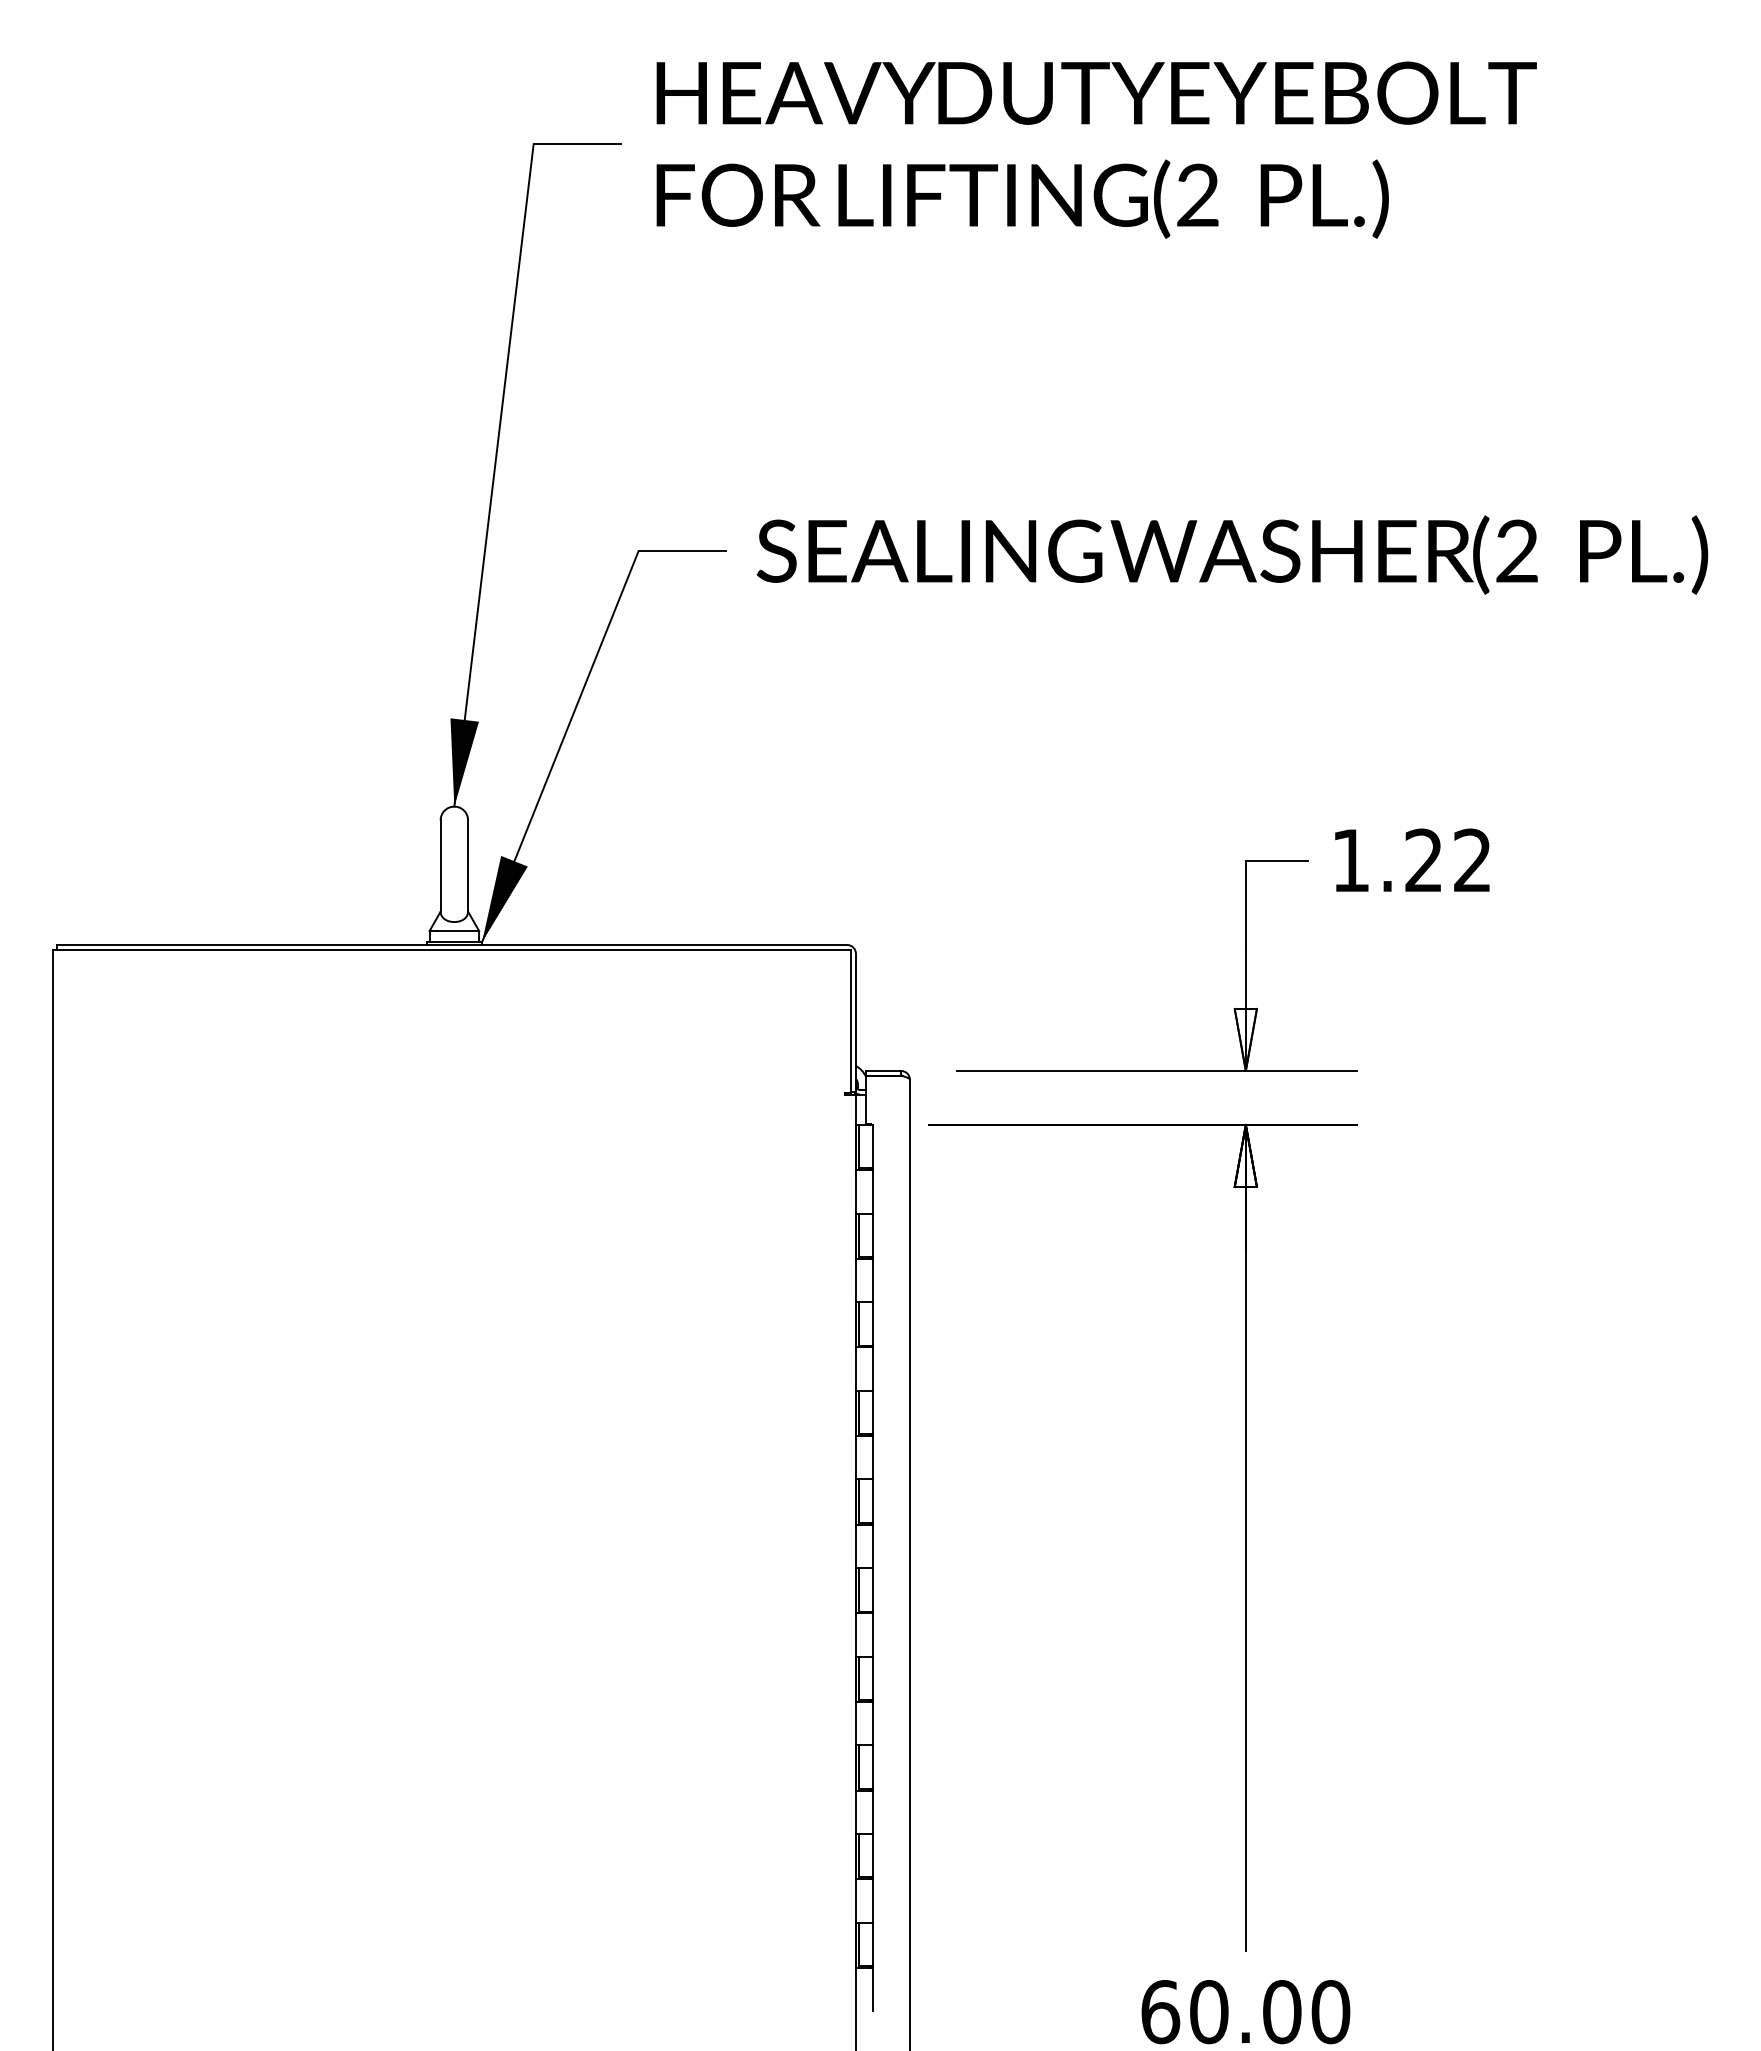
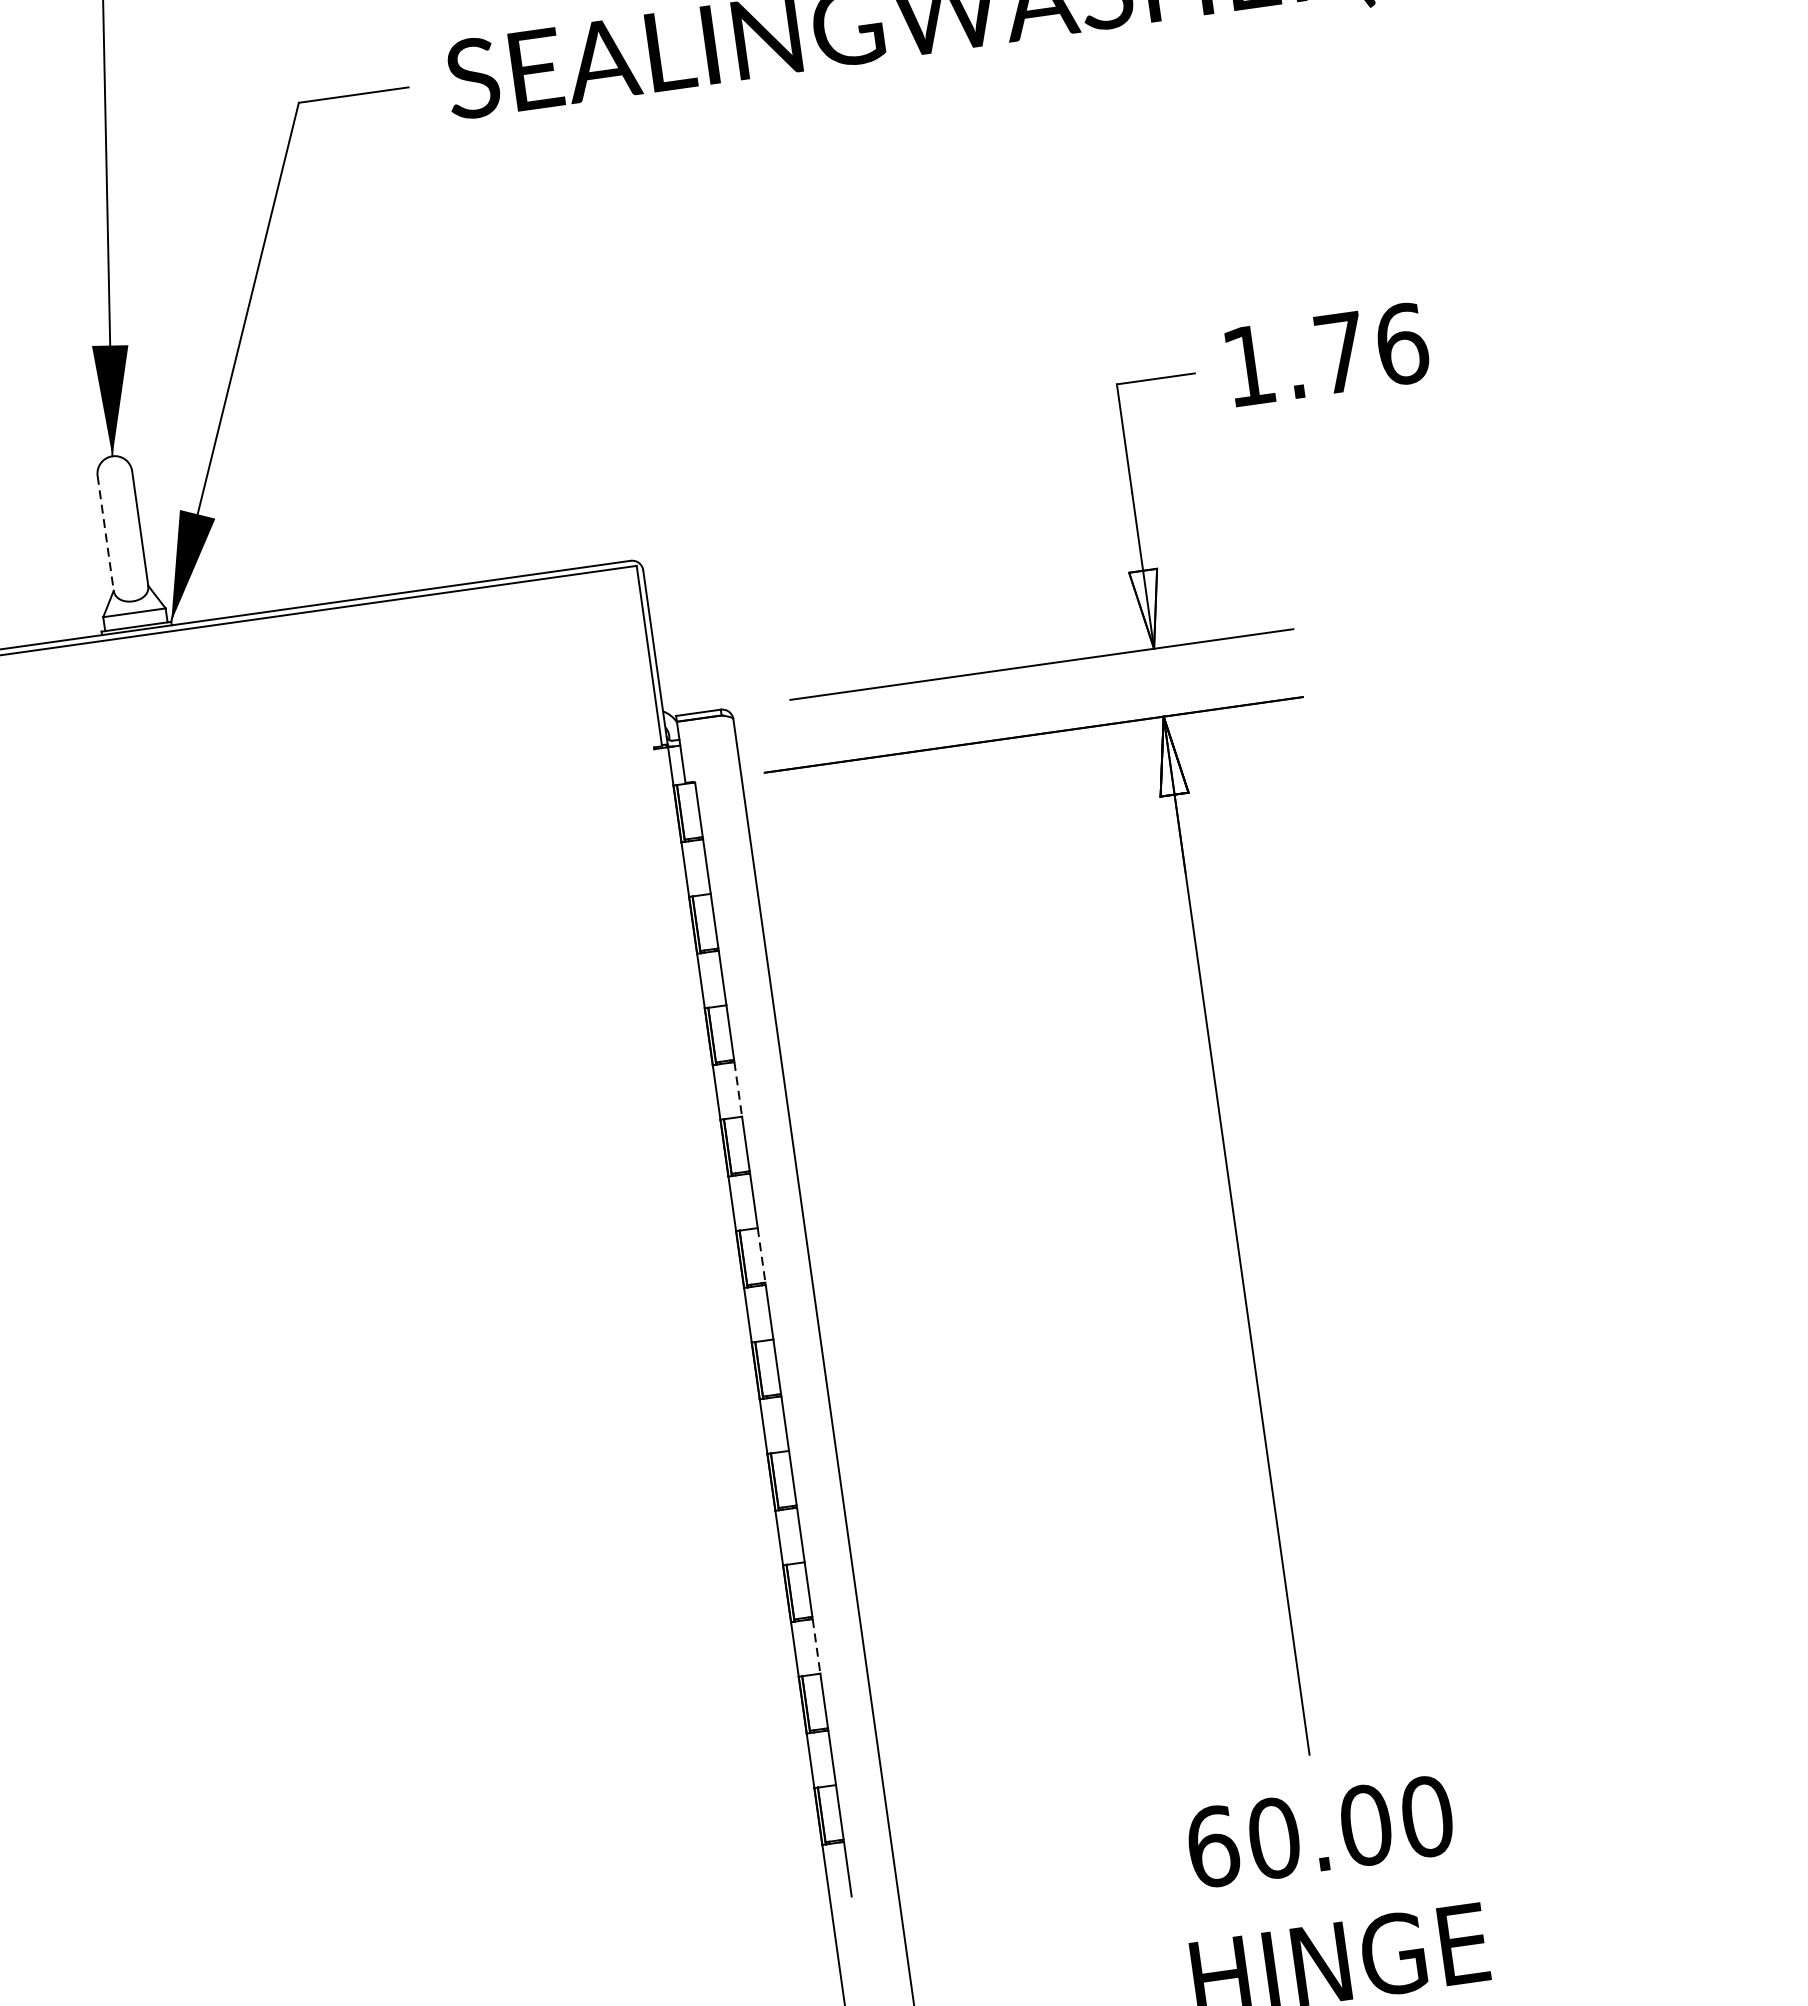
text: (1448, 860) -> (1371, 348), 1.22 -> 1.76
line: (440, 866) -> (105, 534), solid -> dashed
line: (873, 1369) -> (738, 1089), solid -> dashed
line: (873, 1501) -> (762, 1255), solid -> dashed
line: (873, 1812) -> (817, 1646), solid -> dashed

